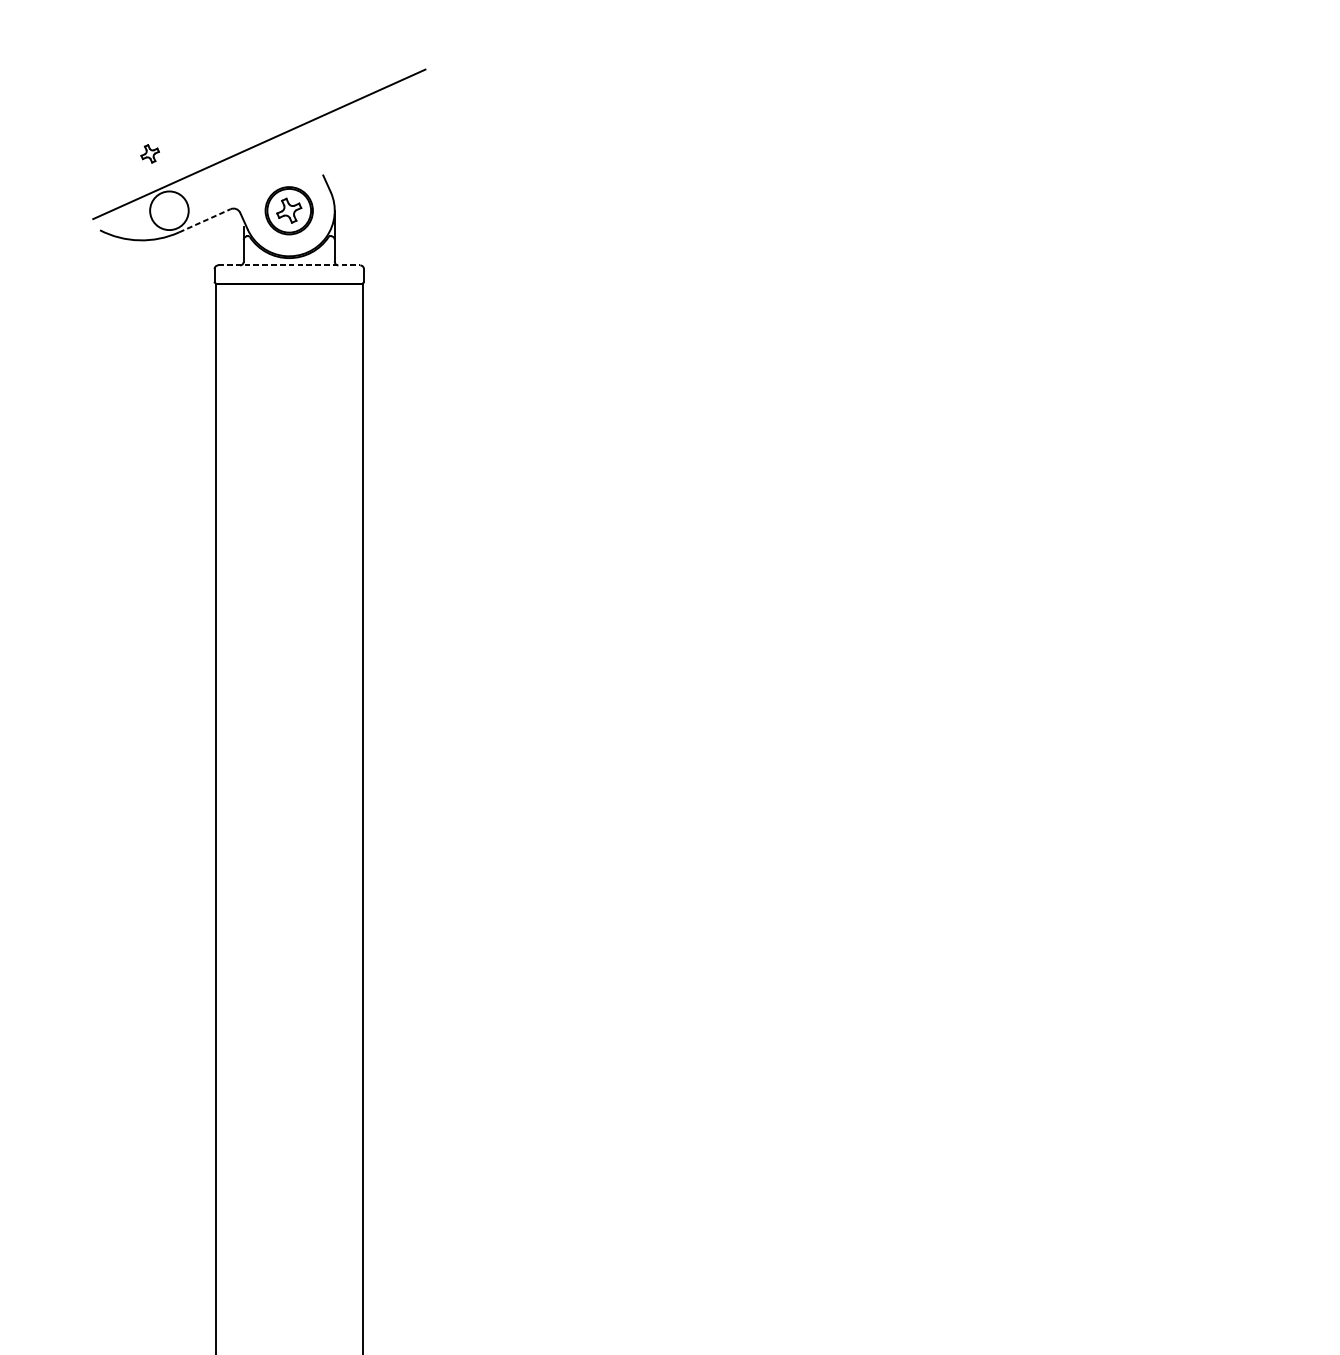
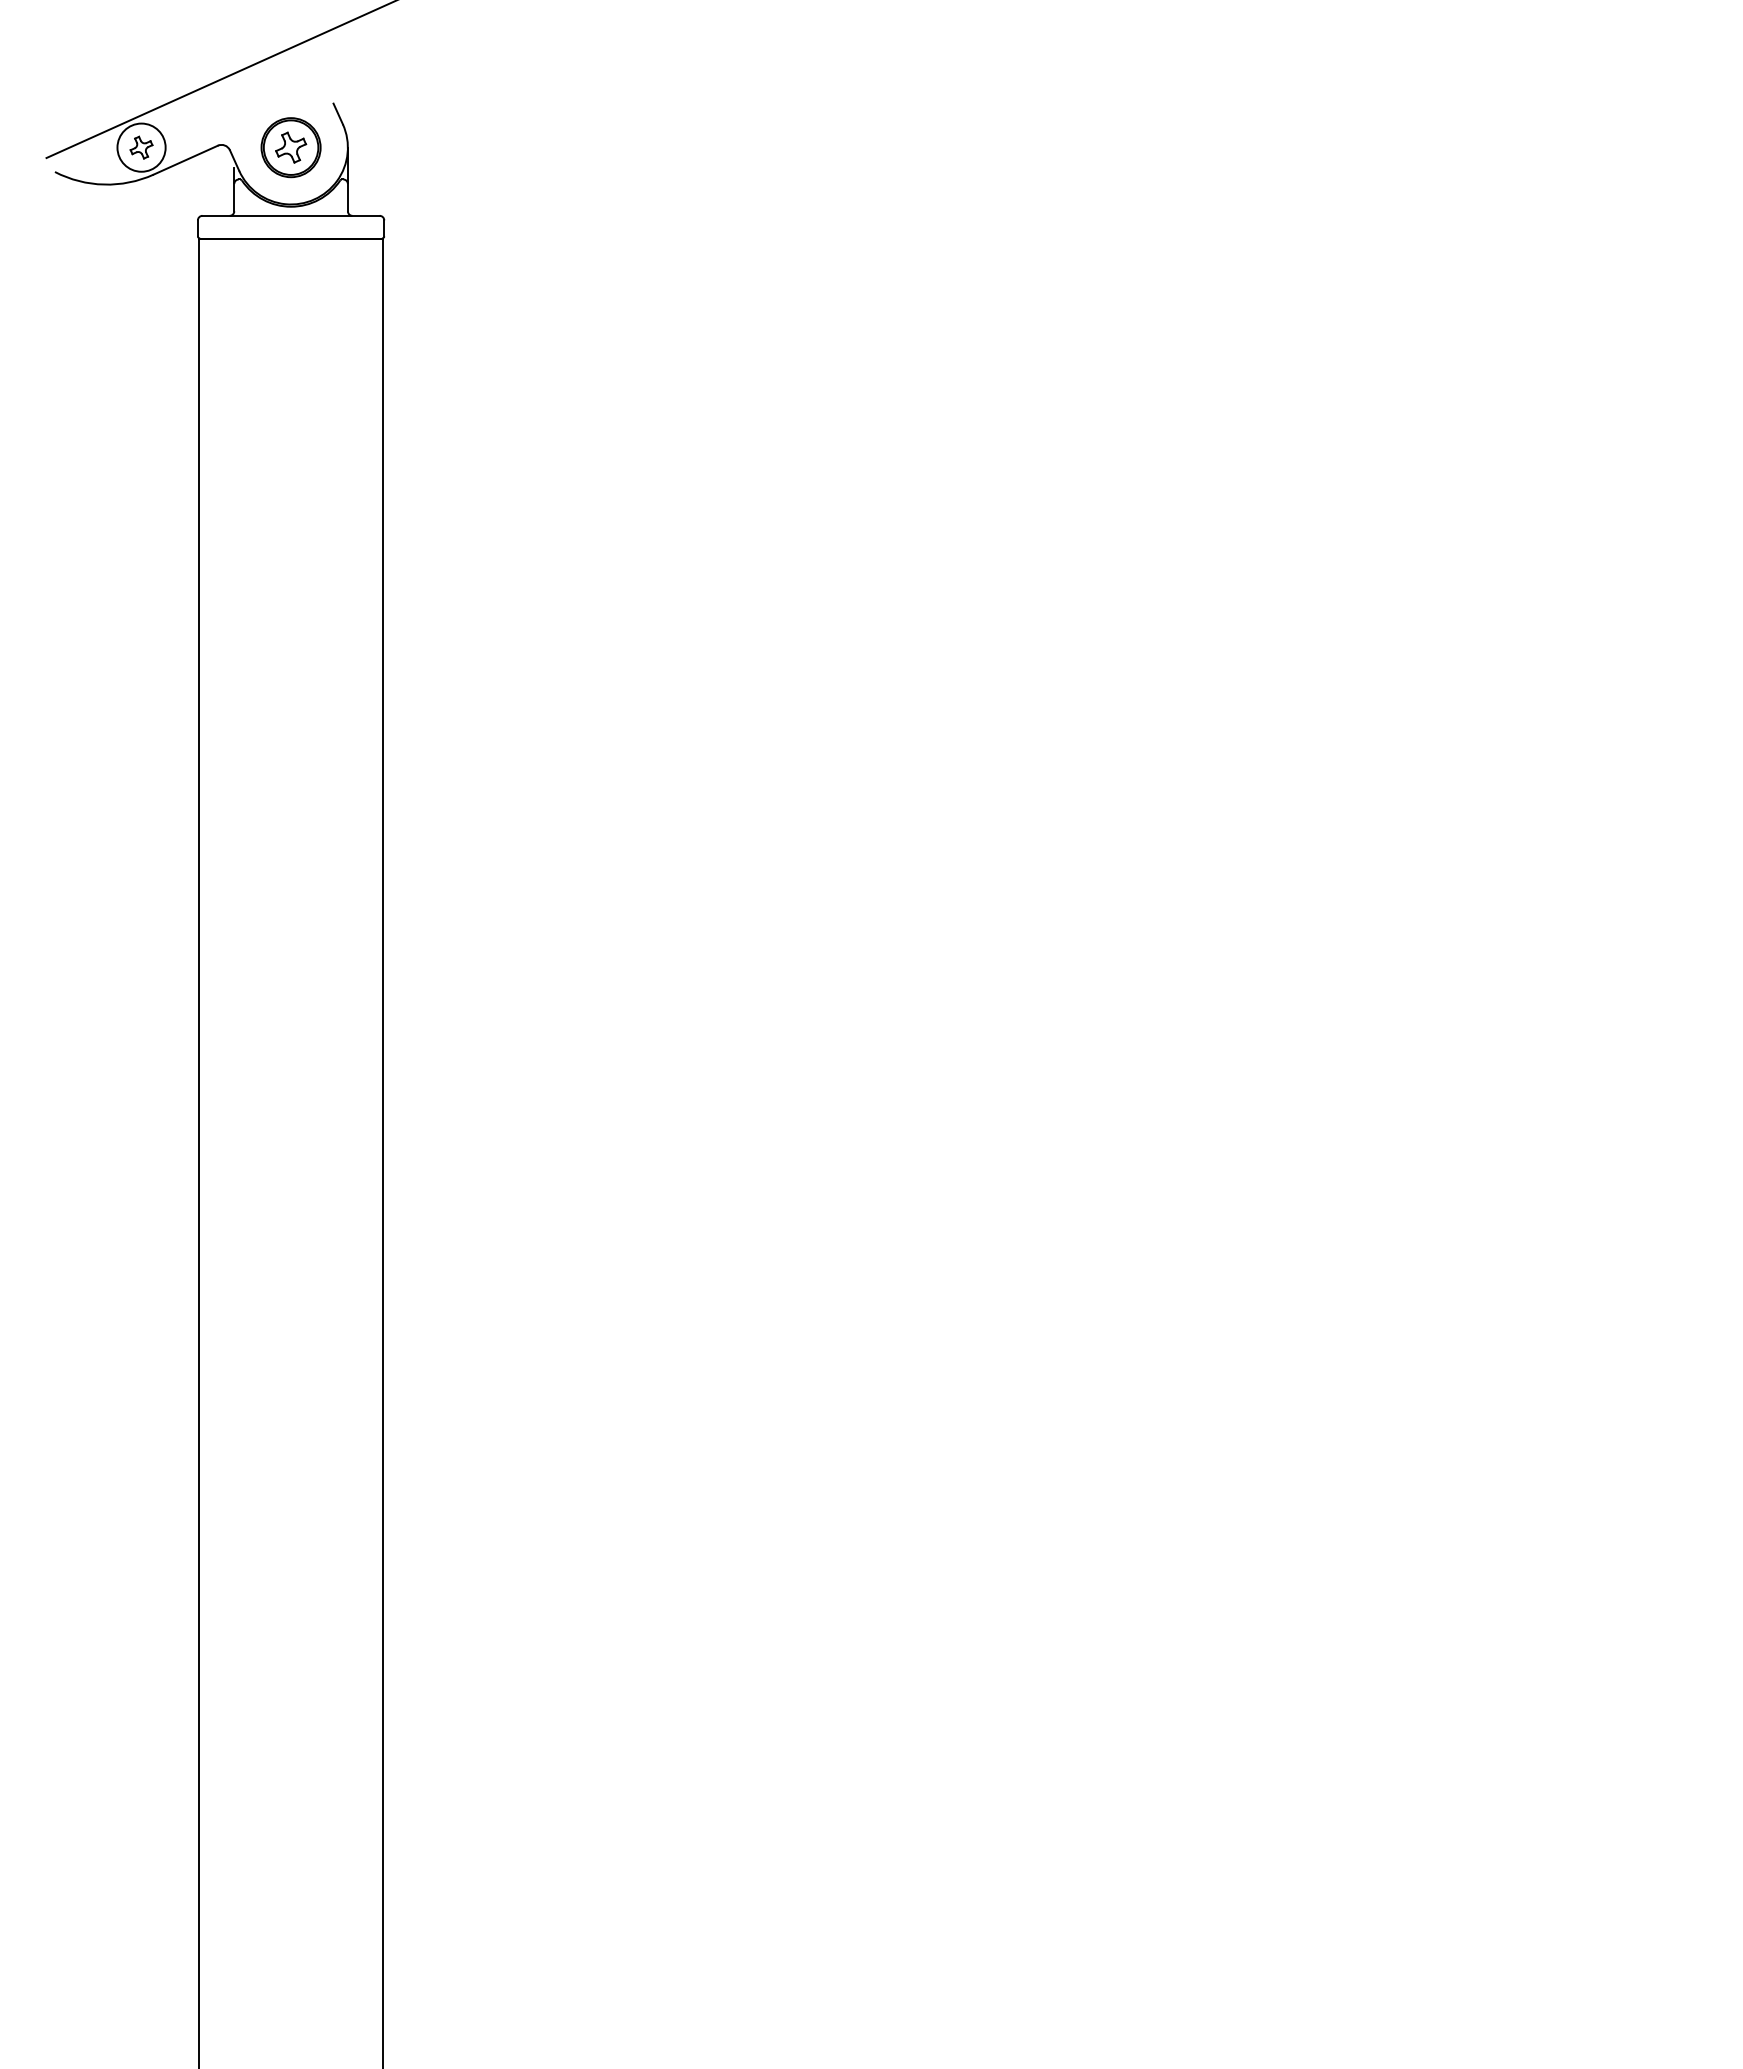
part: (150, 153) -> (141, 147), moved
line: (205, 220) -> (186, 159), dashed -> solid
line: (289, 265) -> (291, 215), dashed -> solid

